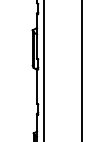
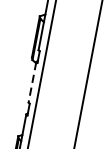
line: (37, 86) -> (32, 82), solid -> dashed

